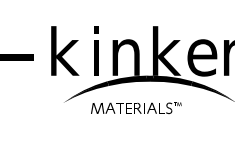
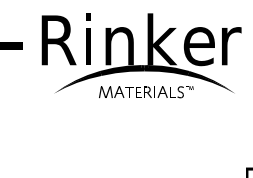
text: (67, 51) -> (58, 39), k -> R
part: (136, 108) -> (146, 92), moved

